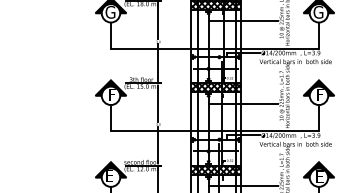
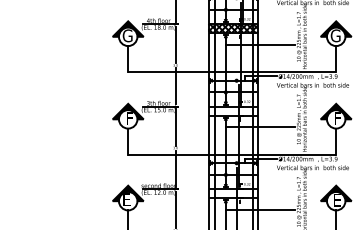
hatch: (216, 86) -> (233, 110), removed
hatch: (216, 169) -> (233, 193), removed

